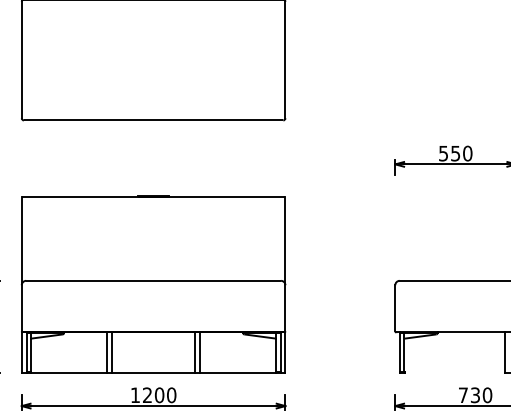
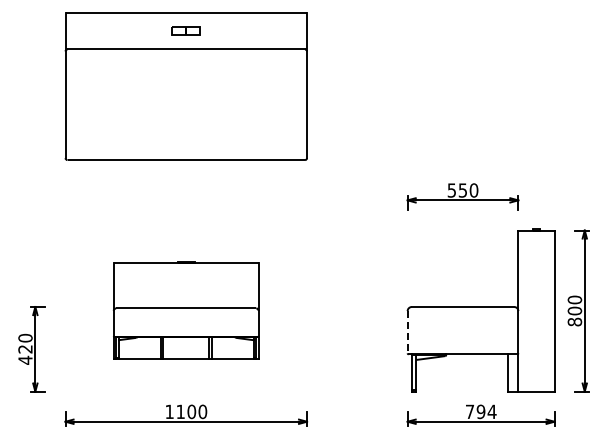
part: (152, 284) -> (185, 310), size x0.6
line: (395, 308) -> (407, 332), solid -> dashed
text: (147, 394) -> (180, 411), 1200 -> 1100
text: (481, 394) -> (486, 411), 730 -> 794

